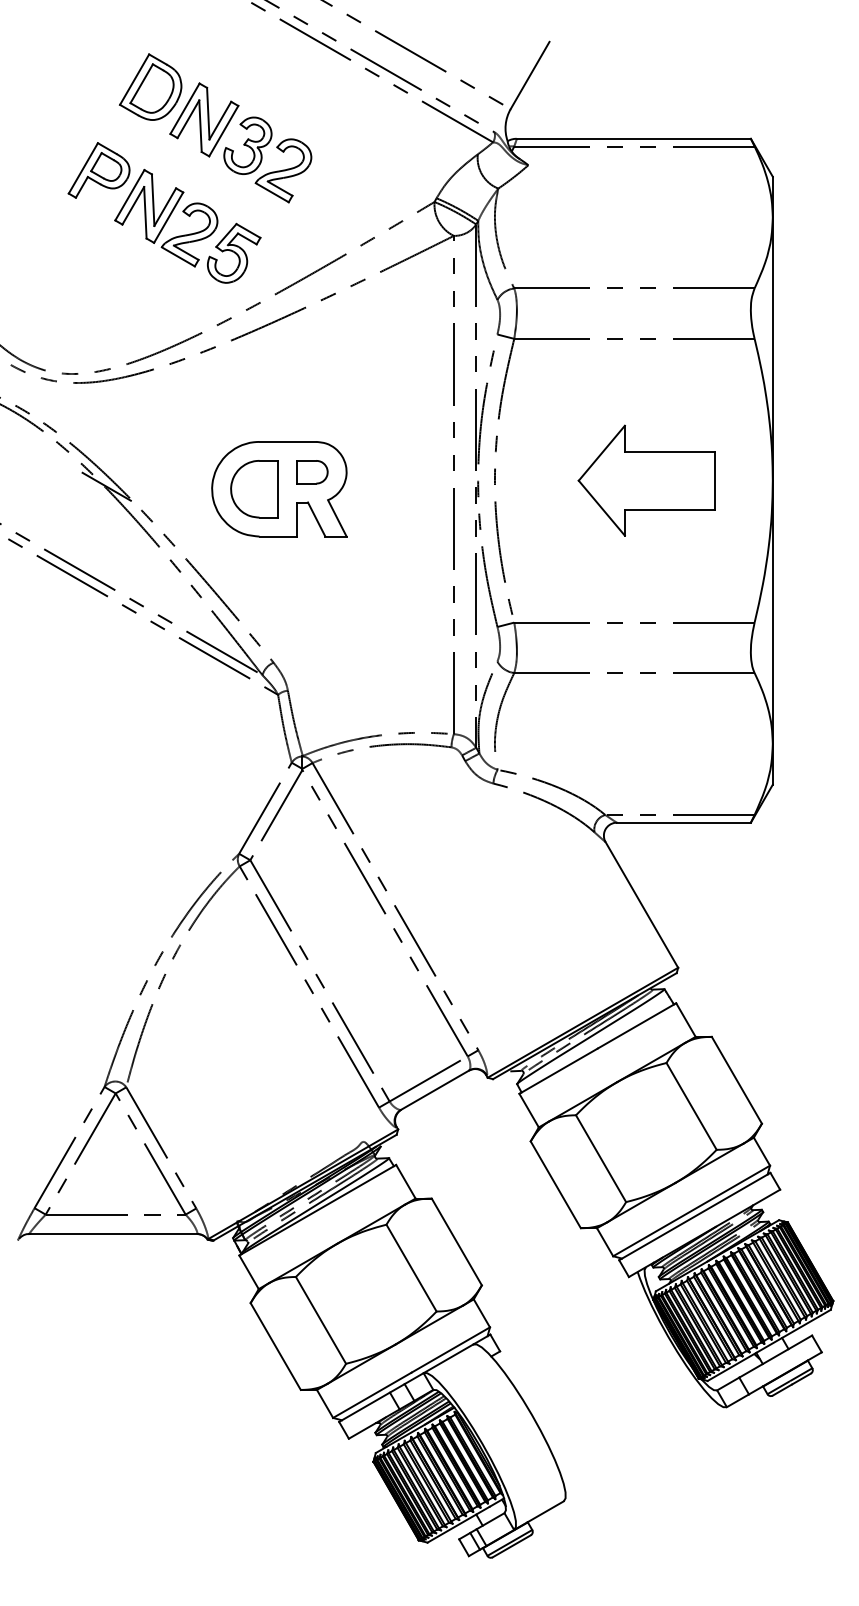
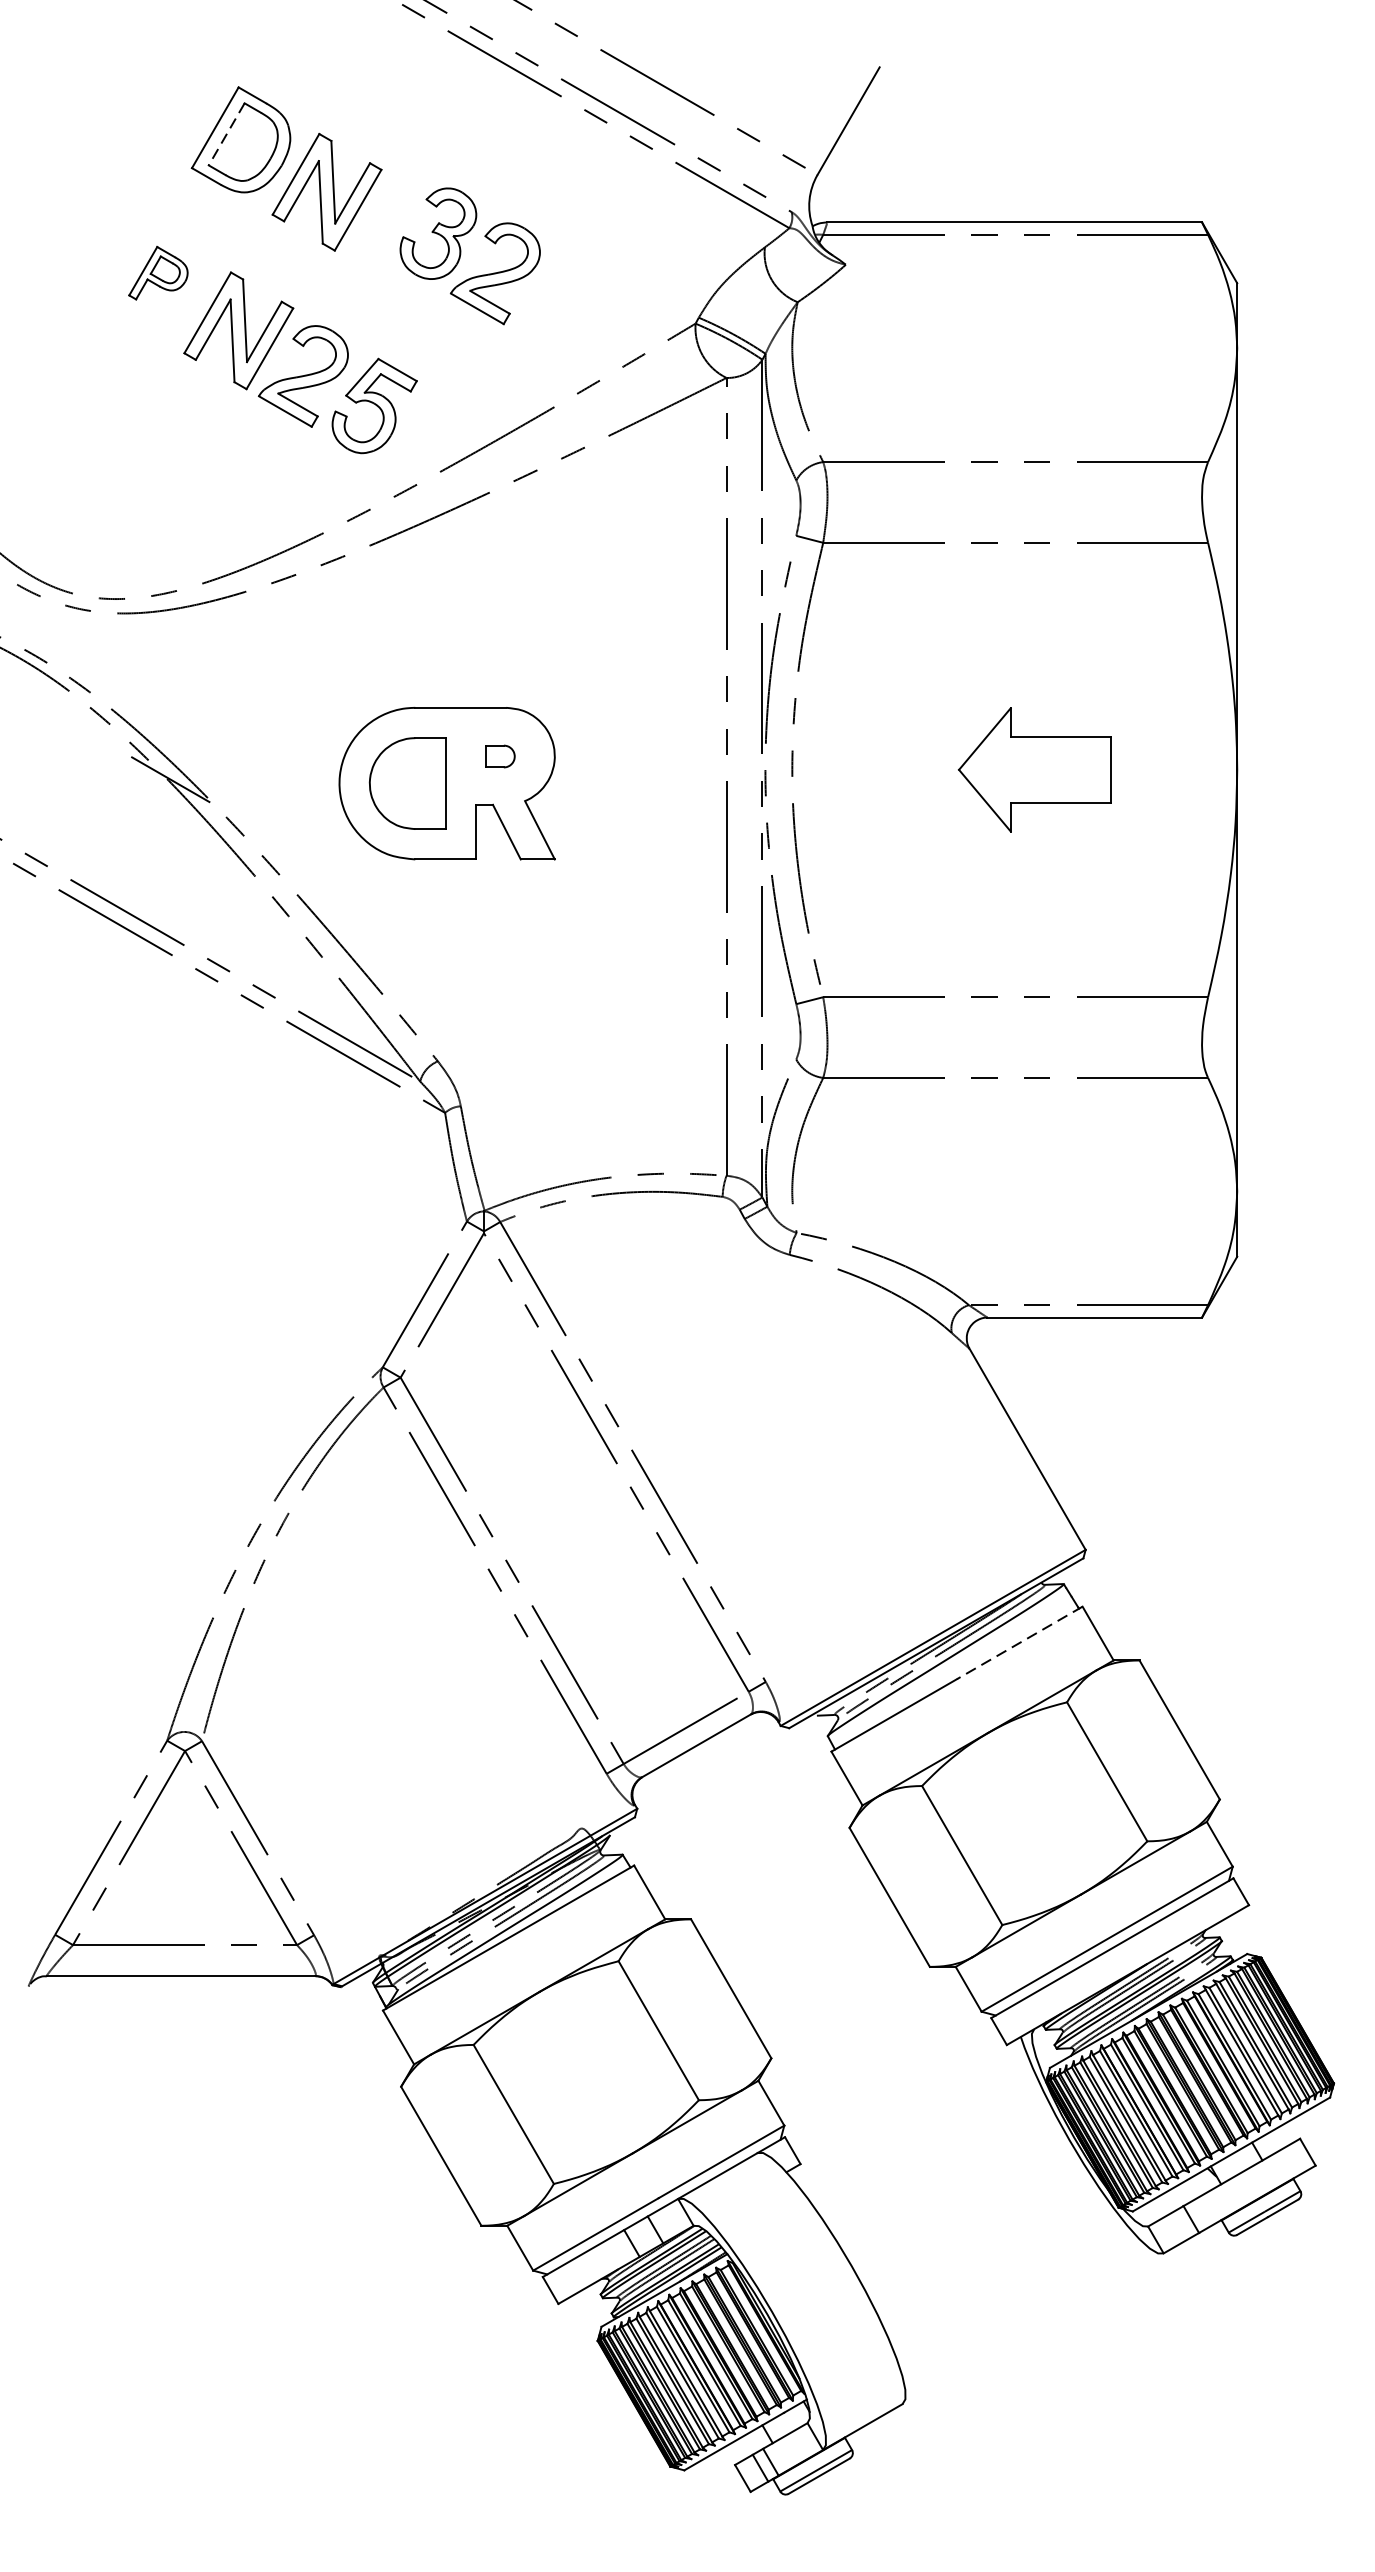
line: (141, 84) -> (226, 135), solid -> dashed
part: (267, 159) -> (469, 255), moved
part: (98, 170) -> (157, 273), size x0.6
part: (312, 472) -> (500, 756), size x0.6
part: (646, 480) -> (1034, 769), size x0.7
line: (636, 1026) -> (1018, 1643), solid -> dashed

